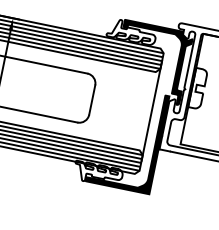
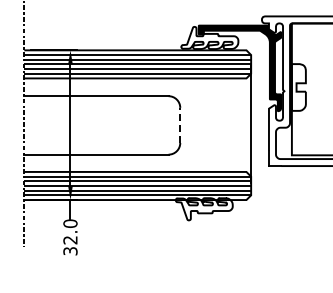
line: (92, 100) -> (180, 125), solid -> dashed
fill: (127, 138) -> (229, 161), removed

